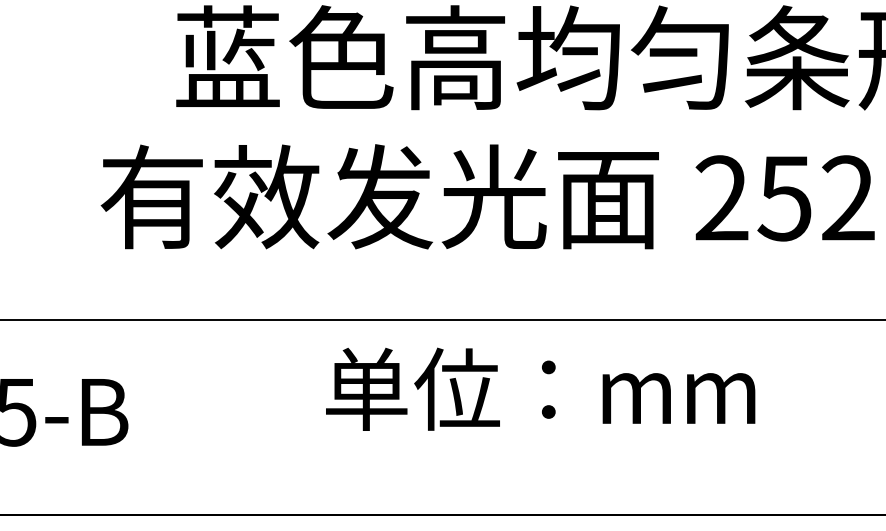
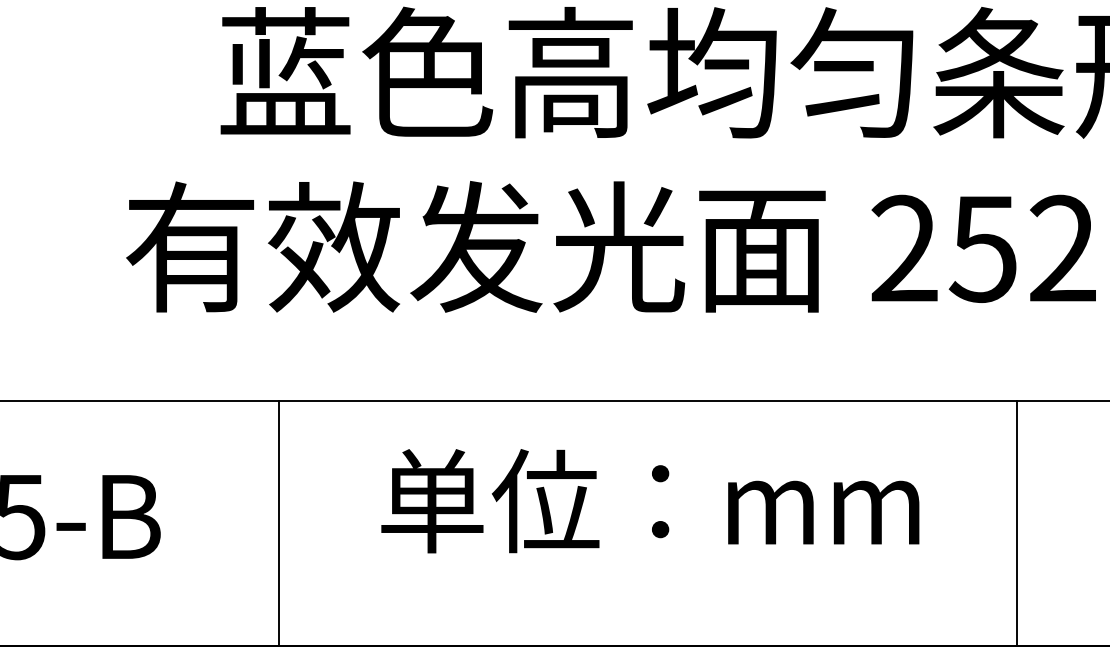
text: (540, 389) -> (650, 501), moved
line: (222, 417) -> (278, 523), added
line: (811, 417) -> (1016, 523), added

